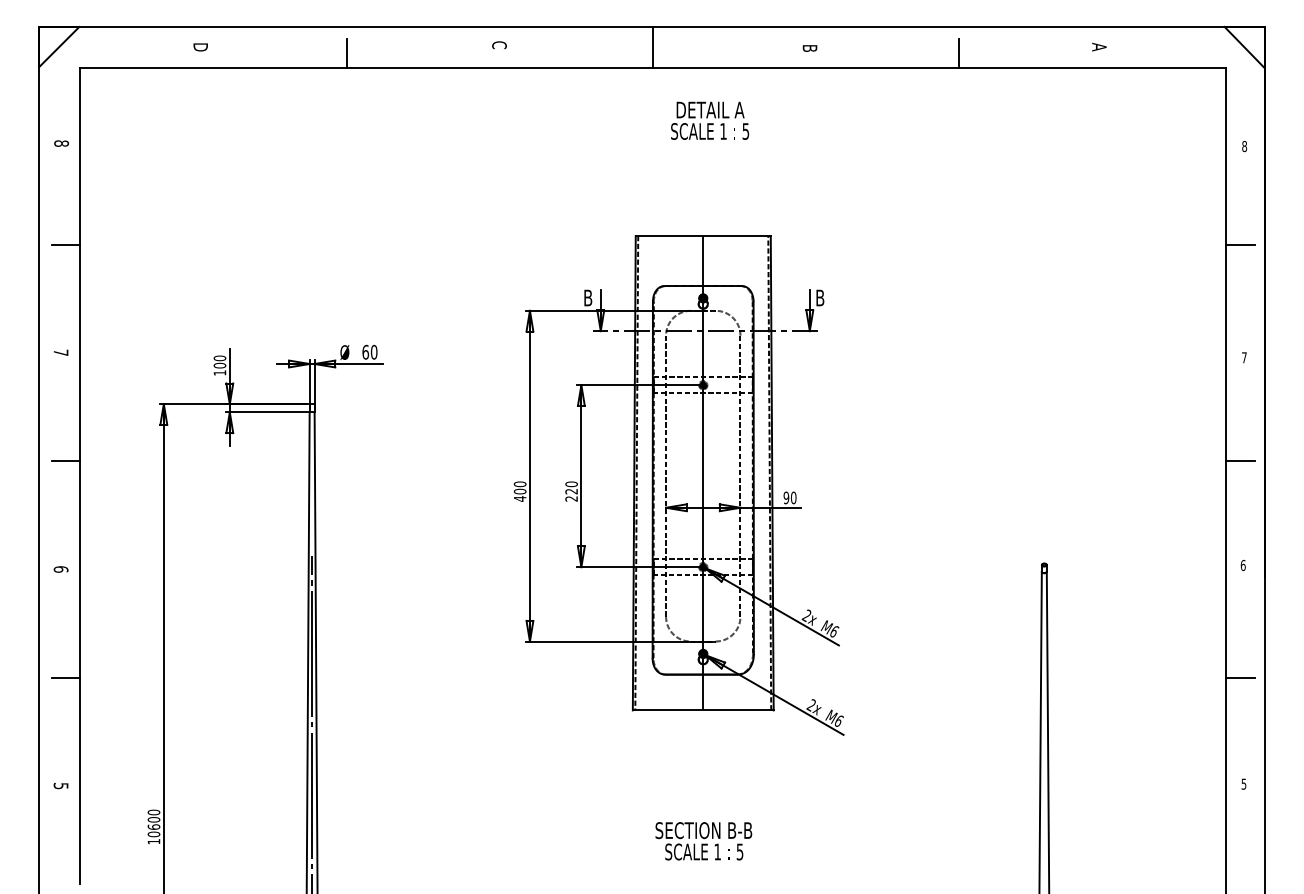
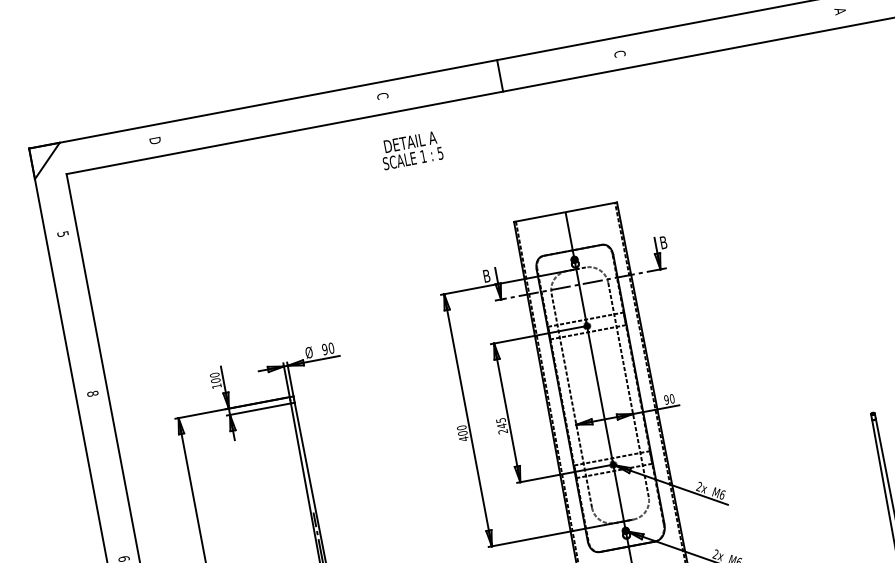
text: (809, 48) -> (619, 53), B -> C
line: (347, 53) -> (268, 124), removed
line: (958, 53) -> (733, 36), removed
text: (710, 120) -> (411, 150), moved
text: (61, 143) -> (63, 234), 8 -> 5
line: (65, 244) -> (80, 310), removed
text: (365, 351) -> (324, 348), 60 -> 90
text: (60, 352) -> (92, 393), 7 -> 8
line: (65, 461) -> (111, 475), removed
text: (571, 487) -> (501, 422), 220 -> 245

